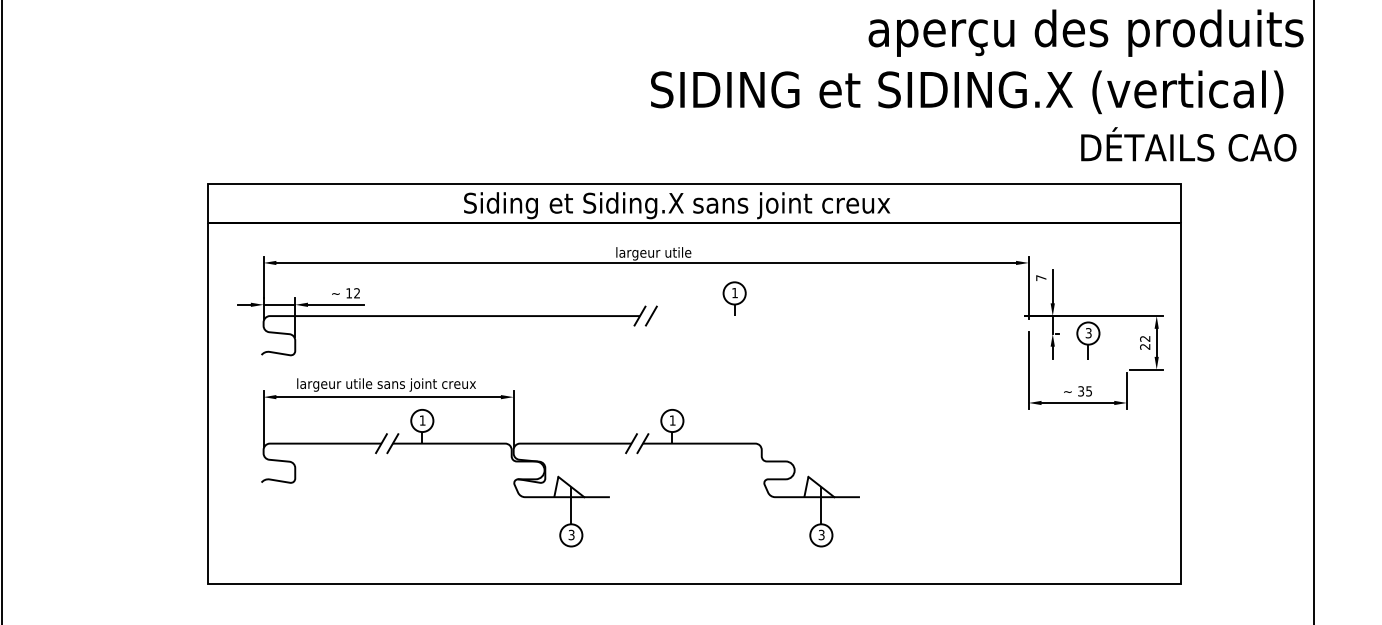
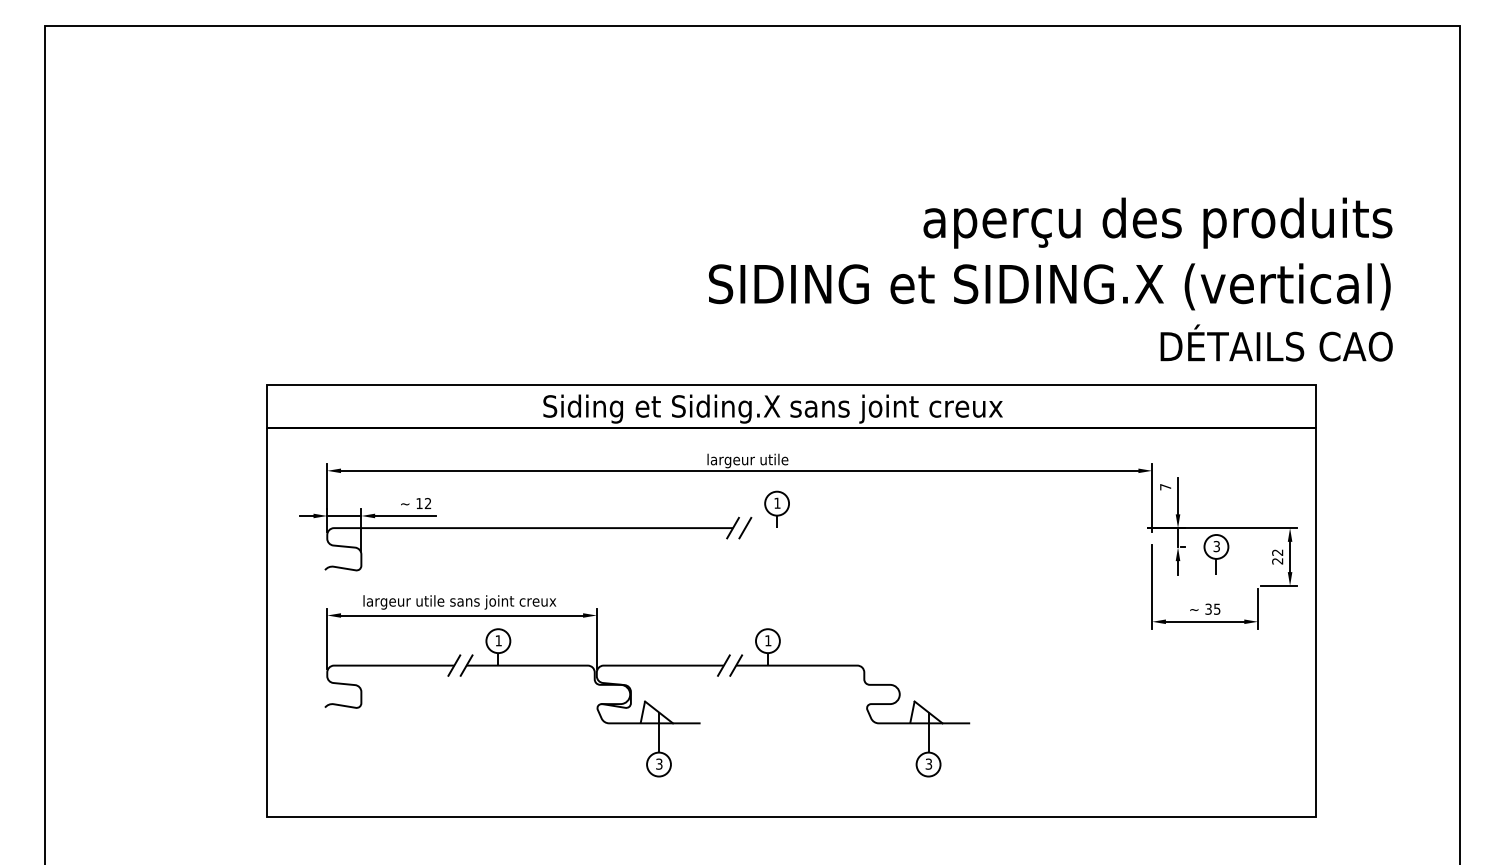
text: (1085, 32) -> (1157, 222), moved
text: (966, 91) -> (1049, 286), moved
text: (1188, 143) -> (1276, 342), moved
part: (734, 297) -> (776, 508), moved

